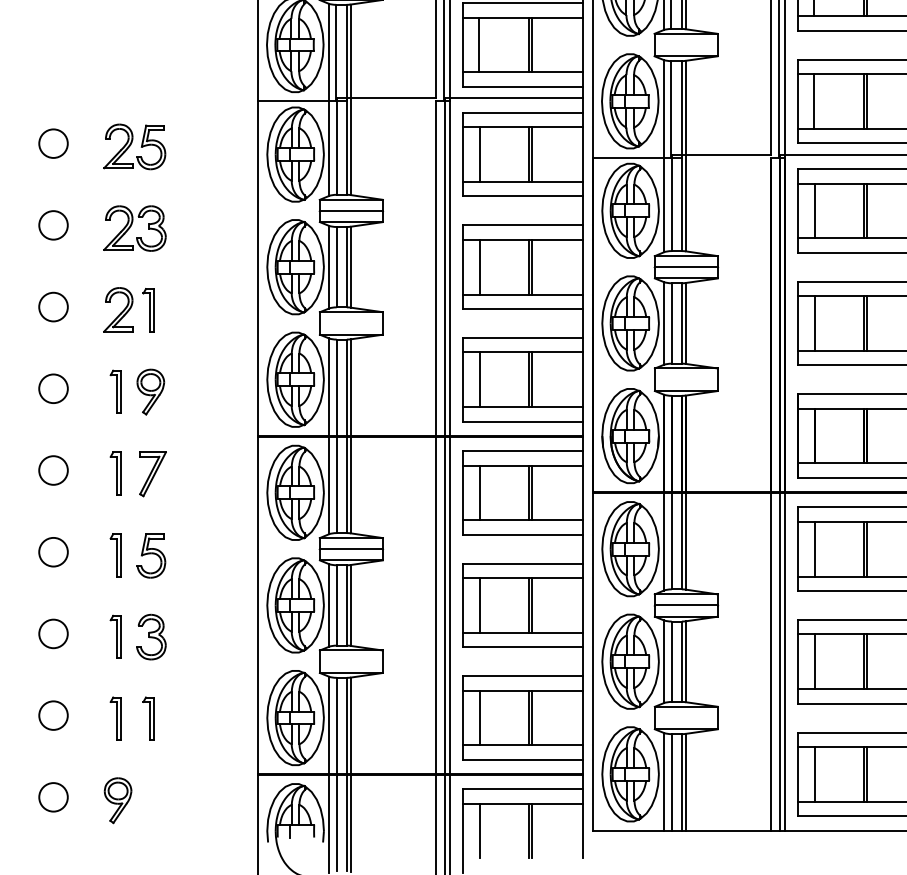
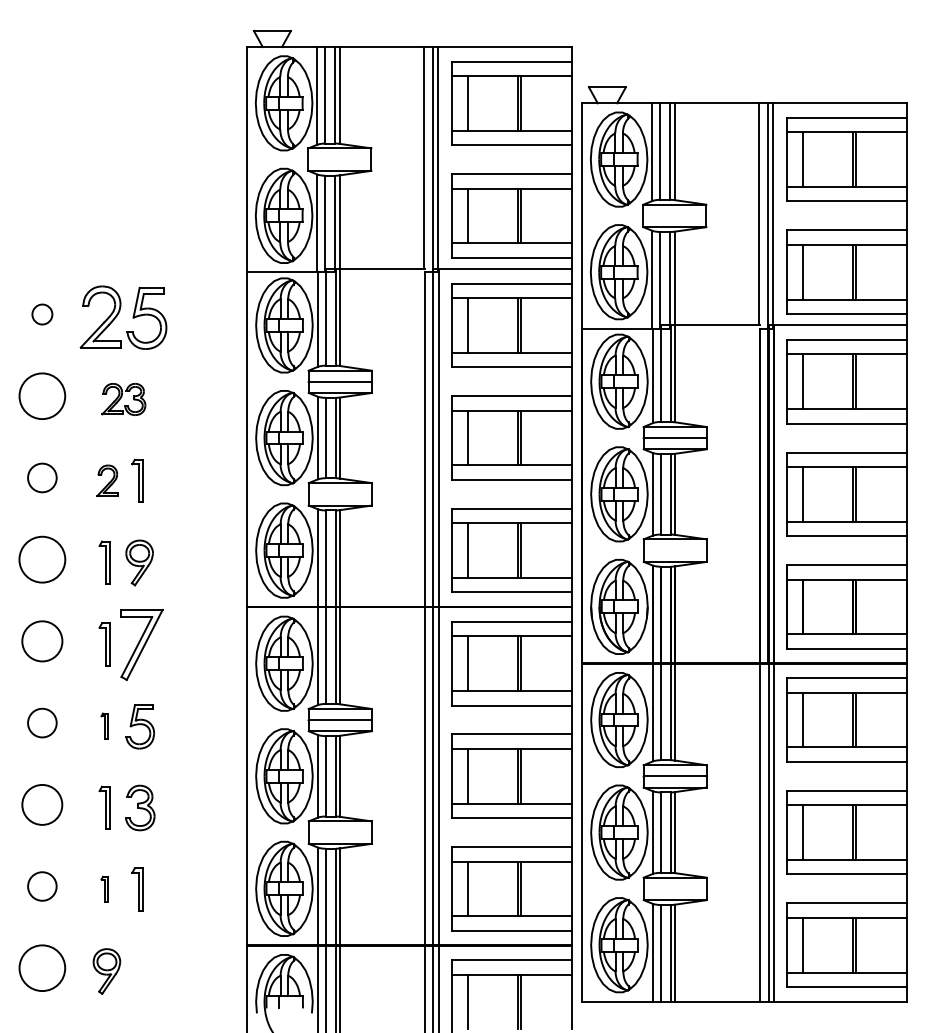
circle: (53, 143) -> (42, 314), size x0.7
part: (134, 146) -> (123, 317), size x1.4
circle: (53, 225) -> (42, 396), size x1.6
part: (134, 228) -> (123, 399), size x0.7
part: (118, 309) -> (107, 480), size x0.7
circle: (53, 388) -> (42, 559), size x1.6
circle: (53, 470) -> (42, 641), size x1.4
part: (152, 474) -> (141, 645), size x1.6
part: (115, 555) -> (104, 726), size x0.6
circle: (53, 633) -> (42, 804), size x1.4
part: (115, 718) -> (104, 889), size x0.6
circle: (53, 796) -> (42, 967), size x1.6

